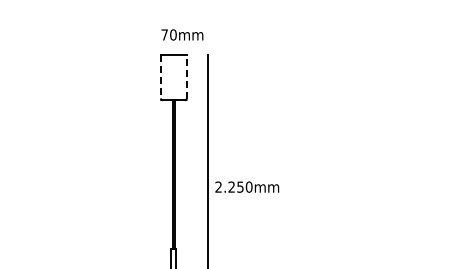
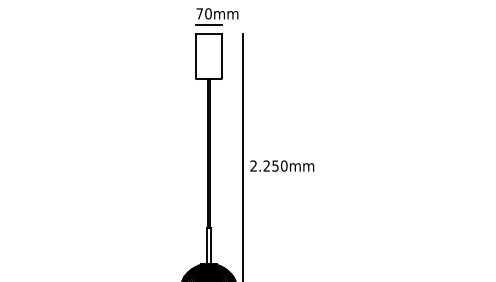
line: (173, 46) -> (208, 25), added
line: (186, 76) -> (221, 55), dashed -> solid
line: (161, 77) -> (196, 56), dashed -> solid

